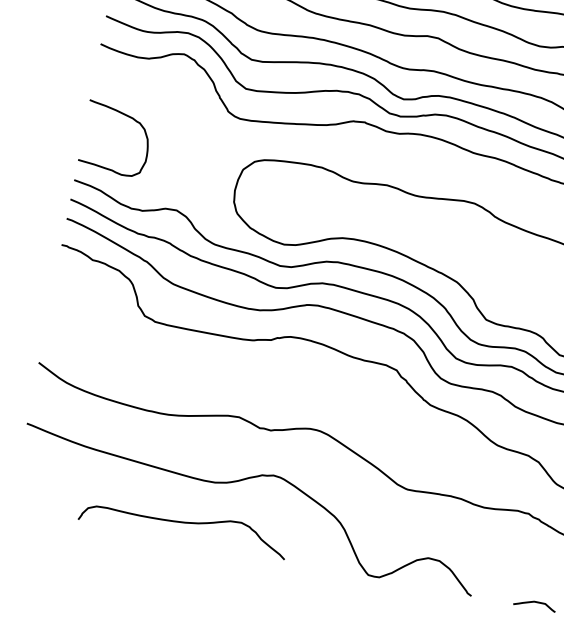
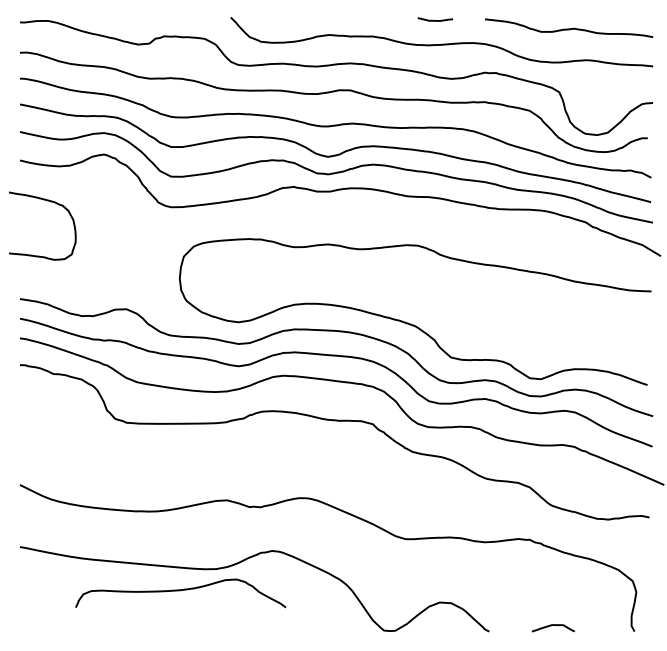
curve: (128, 117) -> (50, 202), moved
curve: (184, 523) -> (180, 591), moved

